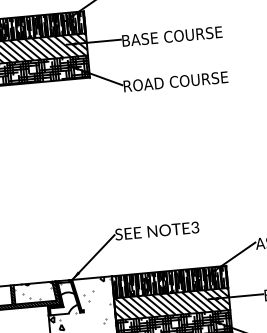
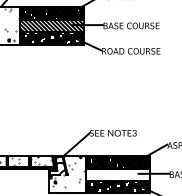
hatch: (171, 303) -> (117, 174), removed

